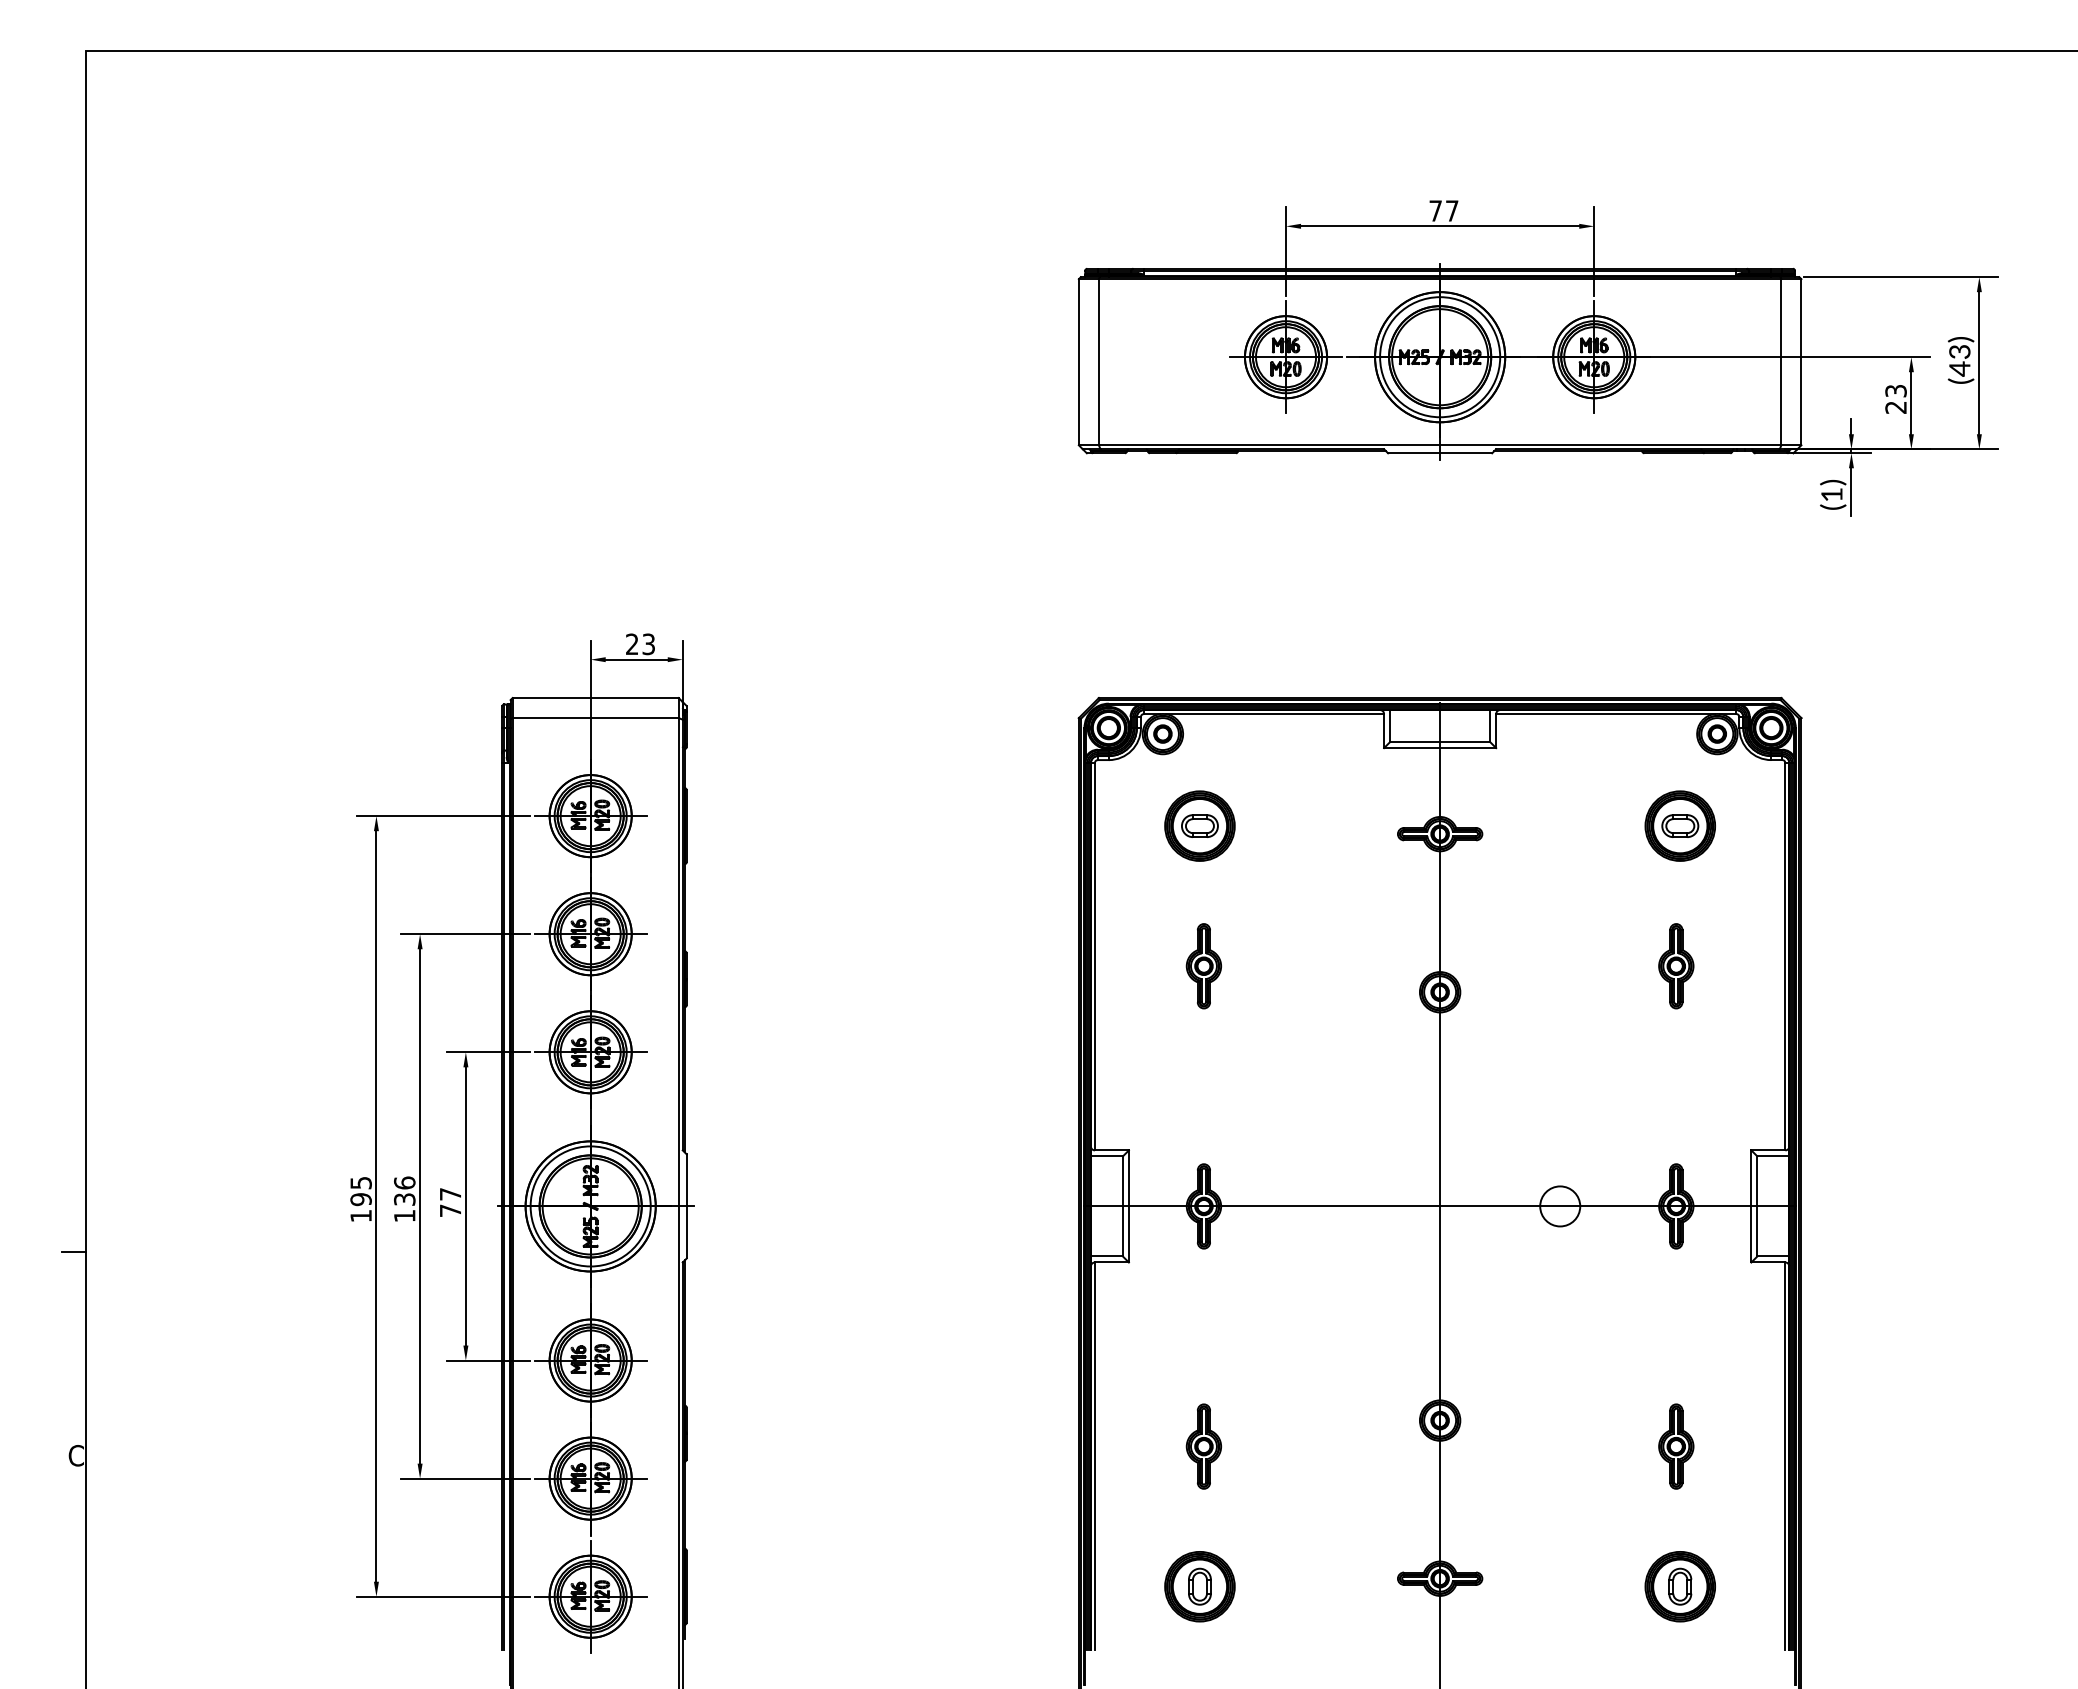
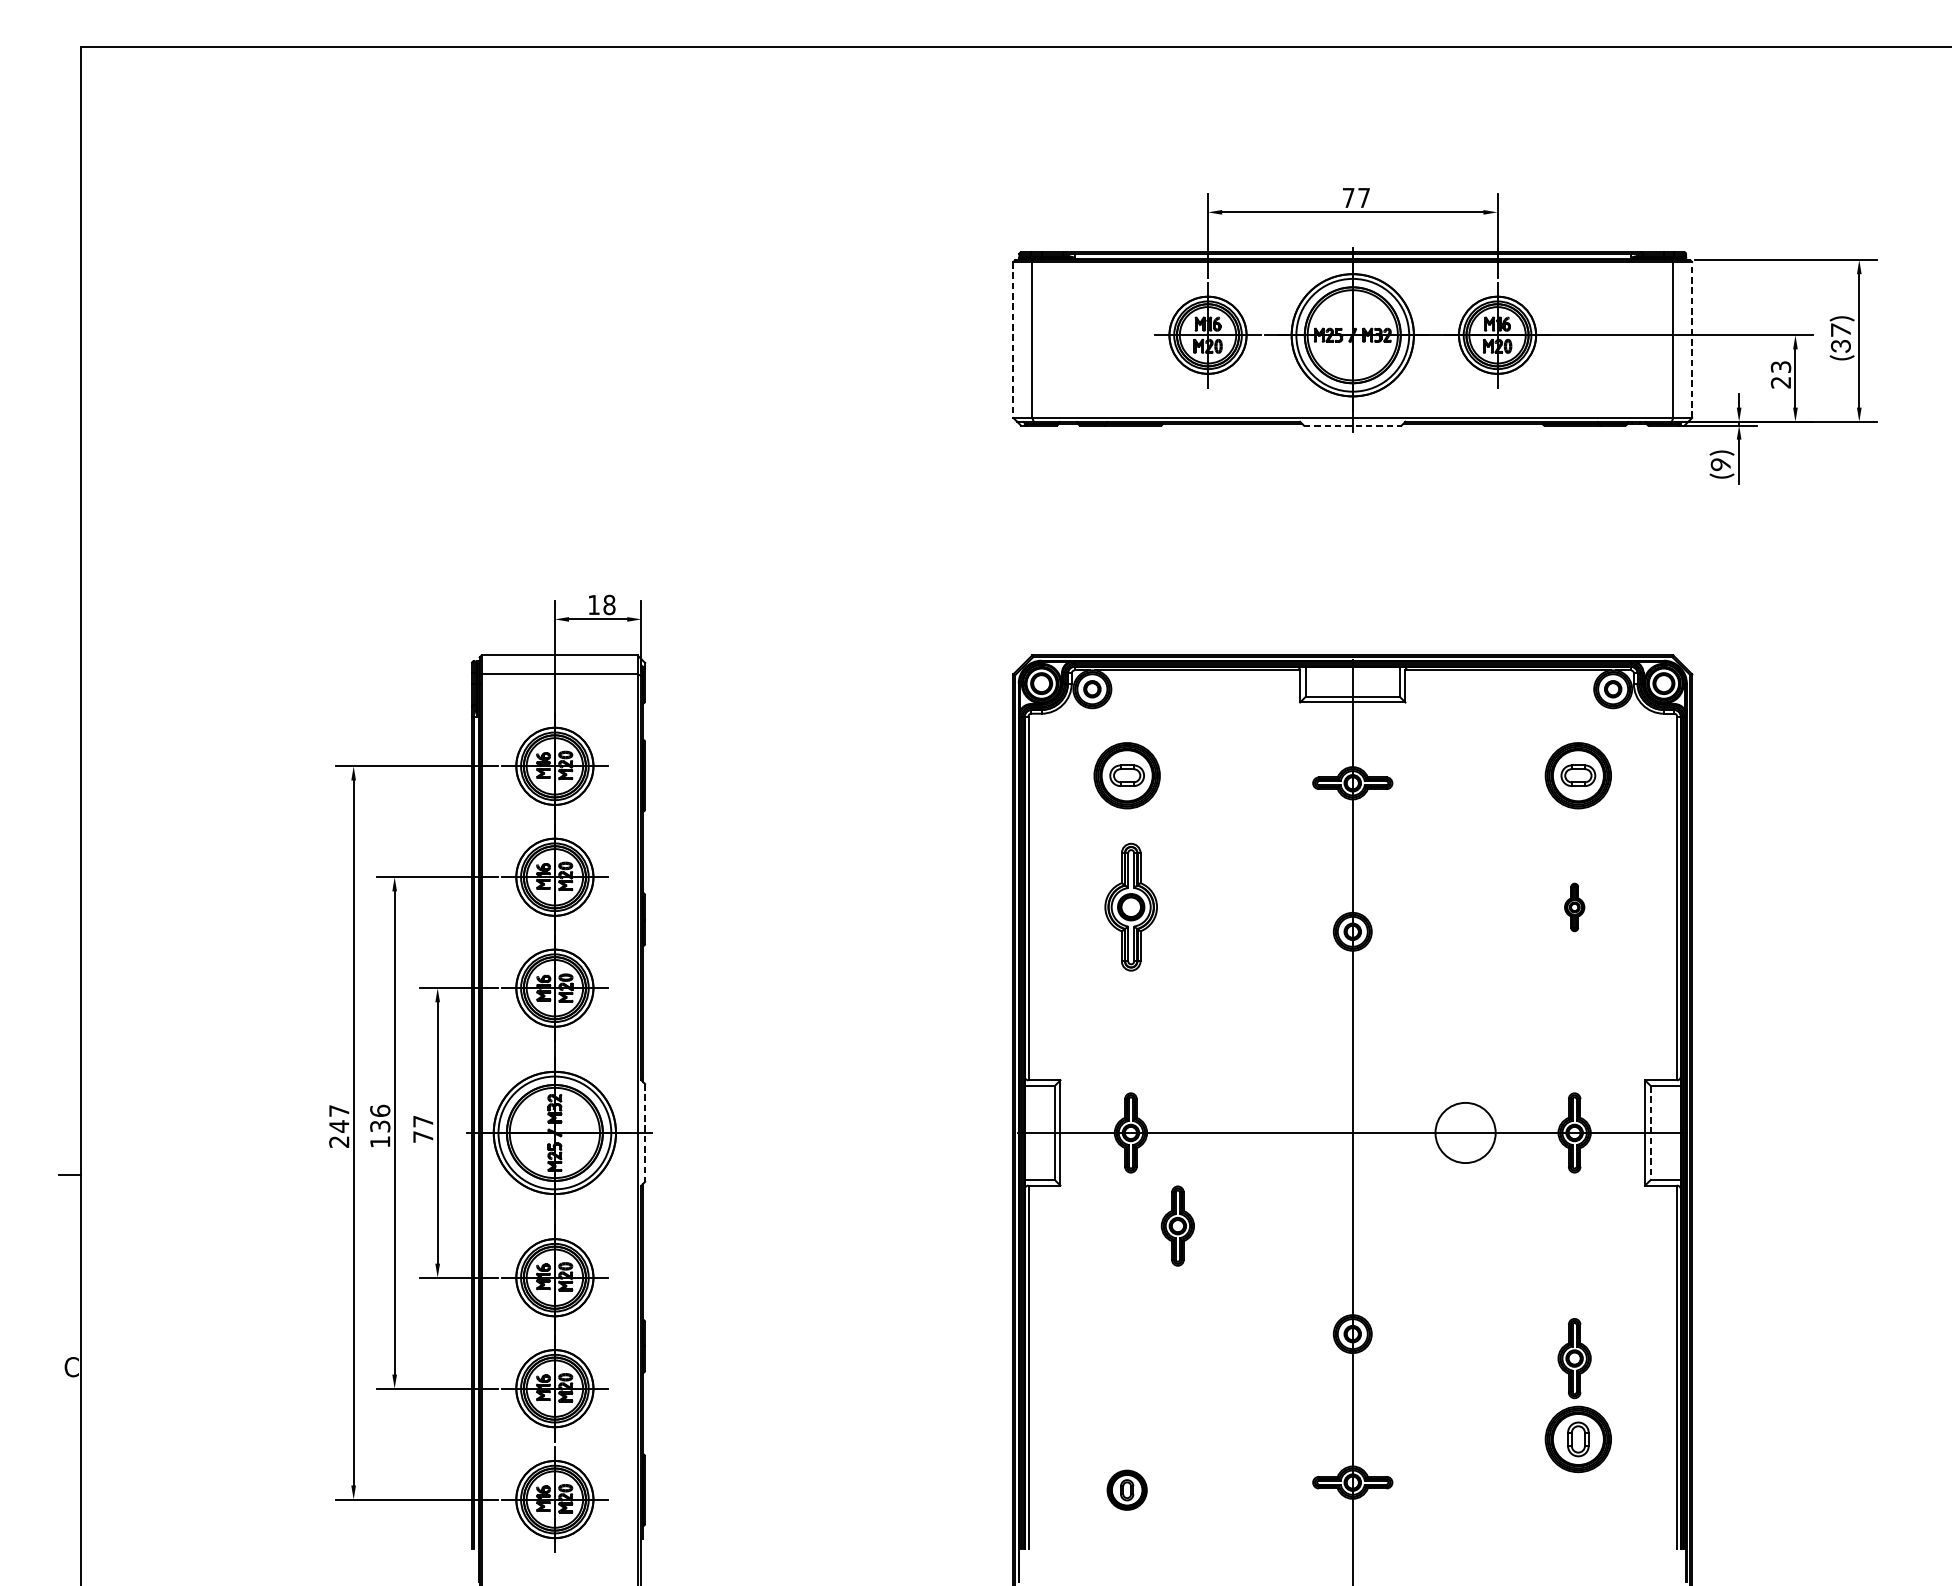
text: (1959, 360) -> (1840, 338), (43) -> (37)
line: (1801, 361) -> (1692, 339), solid -> dashed
line: (1078, 362) -> (1013, 340), solid -> dashed
line: (1440, 453) -> (1353, 425), solid -> dashed
text: (1831, 494) -> (1720, 464), (1) -> (9)
text: (640, 644) -> (601, 605), 23 -> 18
part: (1203, 966) -> (1130, 907), size x1.6
part: (1676, 966) -> (1574, 907), size x0.6
text: (360, 1199) -> (338, 1126), 195 -> 247
line: (686, 1206) -> (644, 1133), solid -> dashed
circle: (1560, 1206) -> (1465, 1133), size x1.6
line: (1757, 1206) -> (1650, 1133), solid -> dashed
part: (1203, 1446) -> (1177, 1226), moved
part: (1199, 1586) -> (1126, 1489), size x0.6
part: (1679, 1586) -> (1577, 1439), moved

